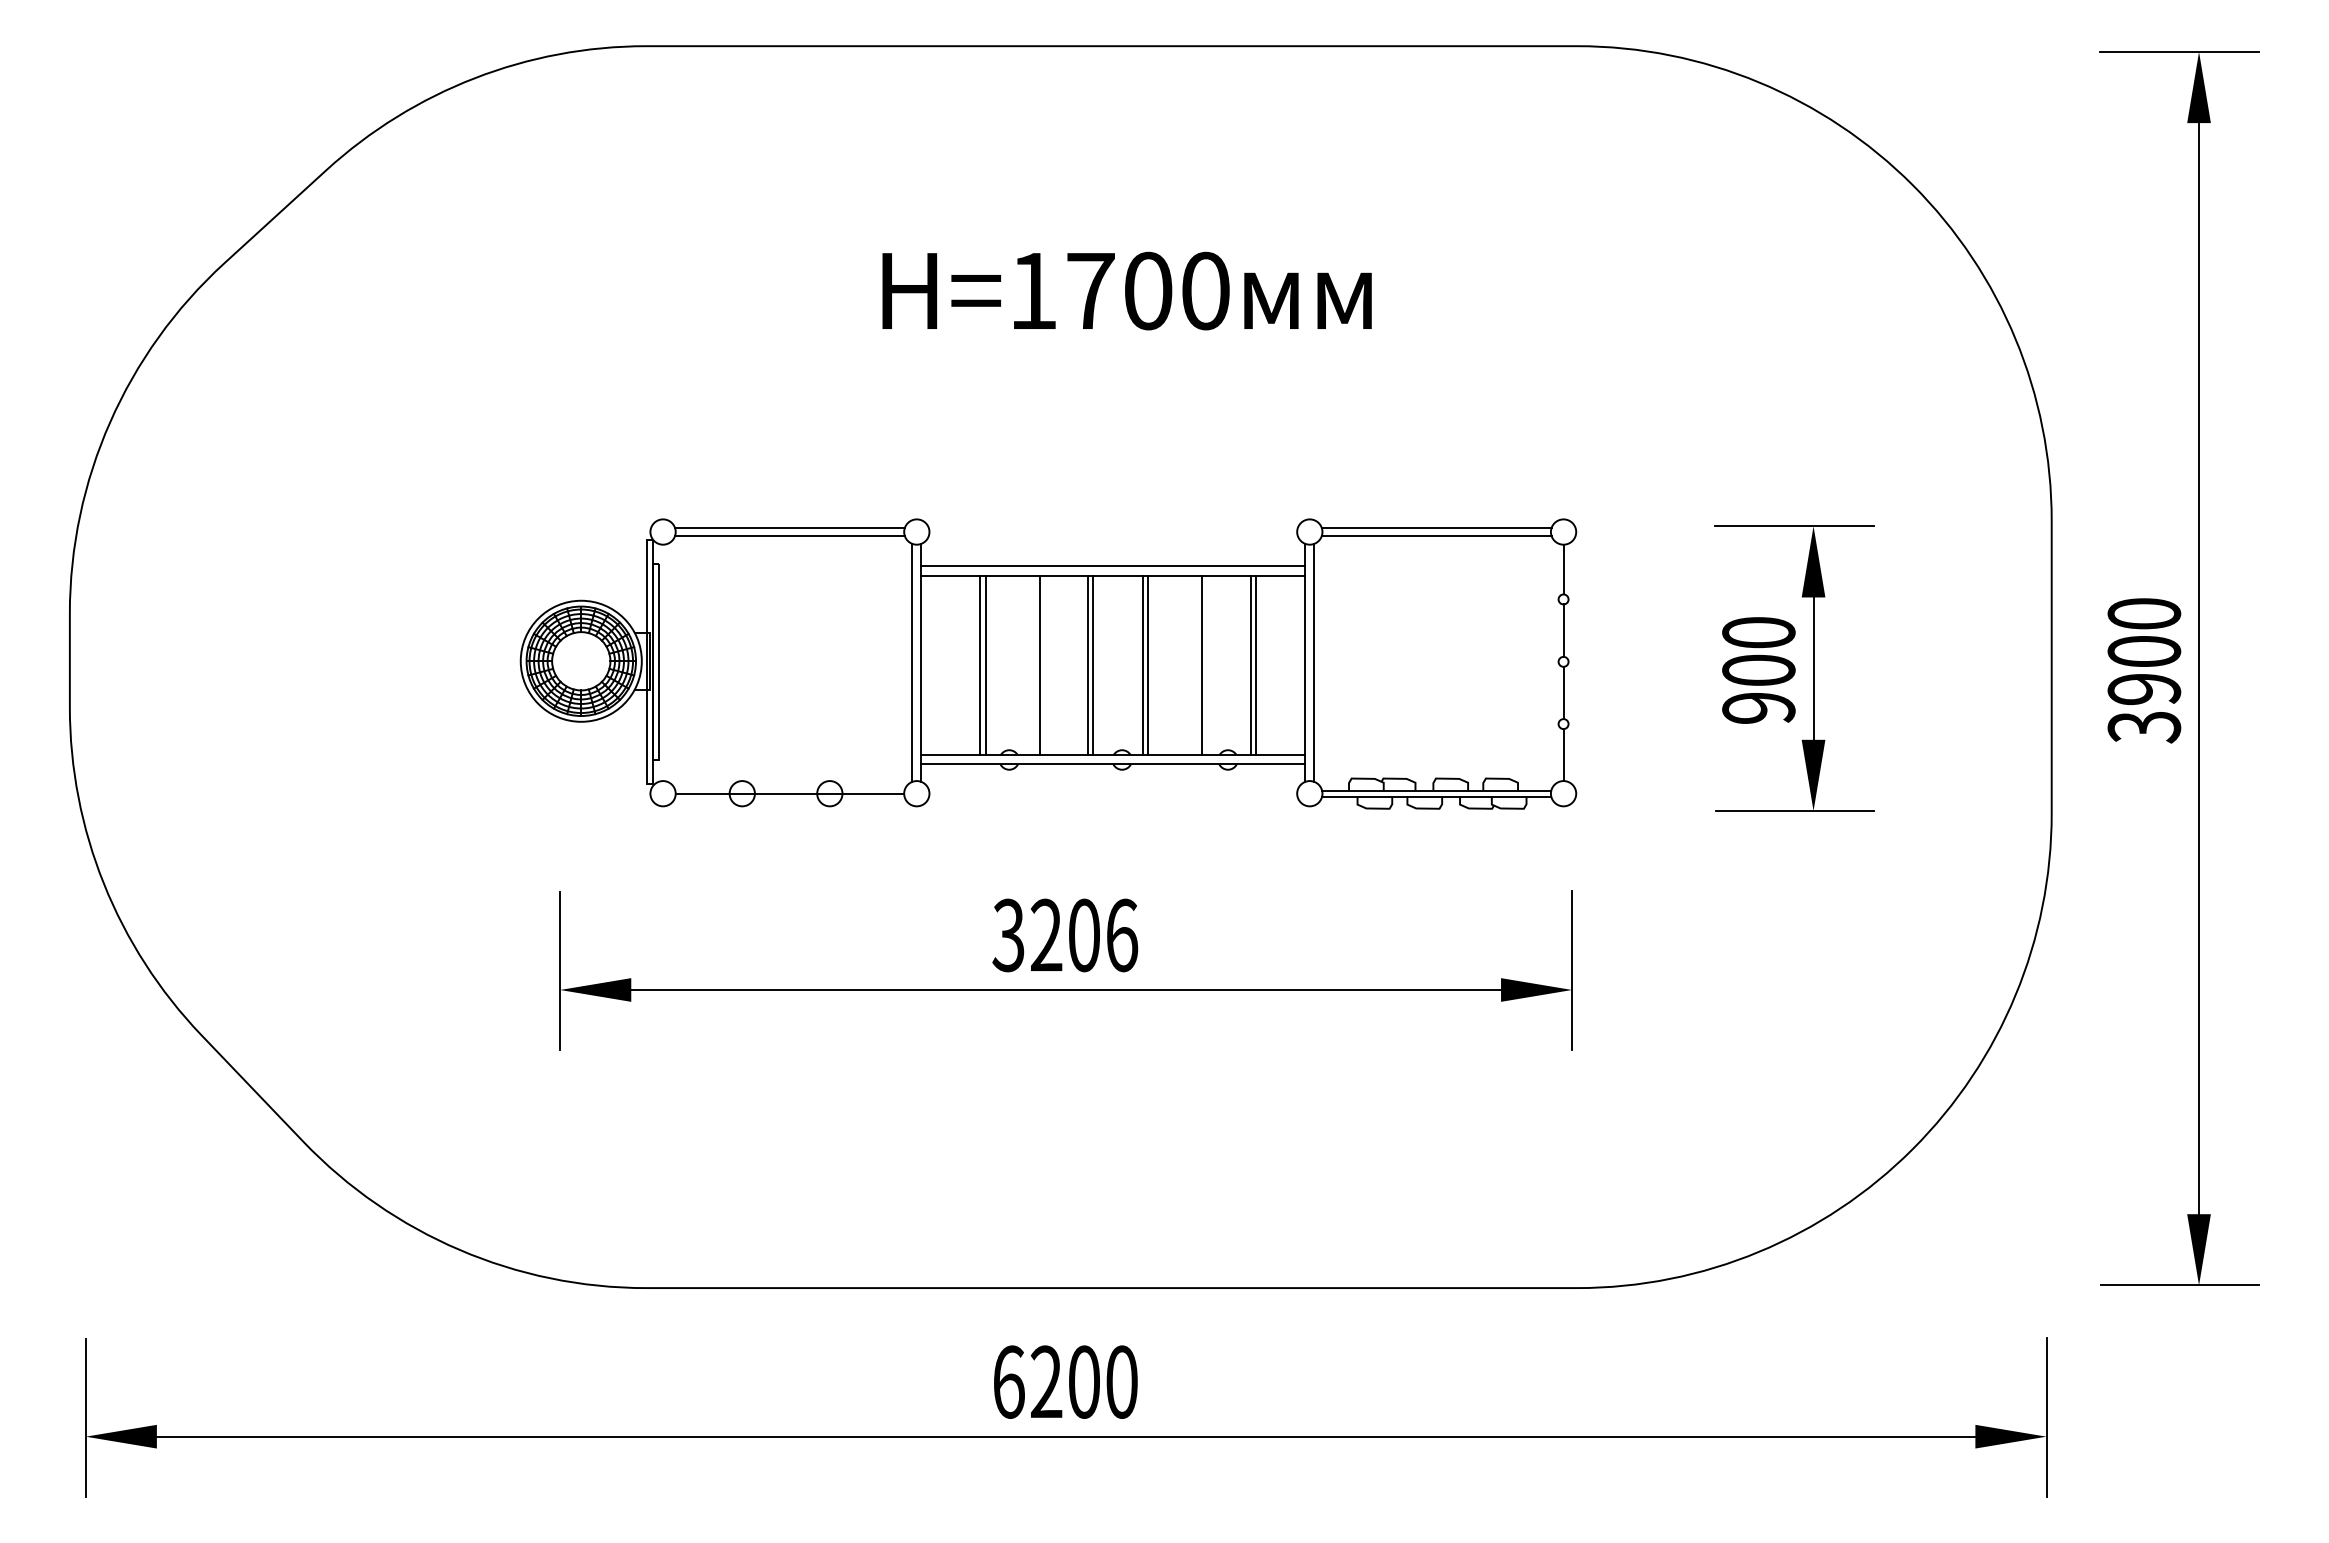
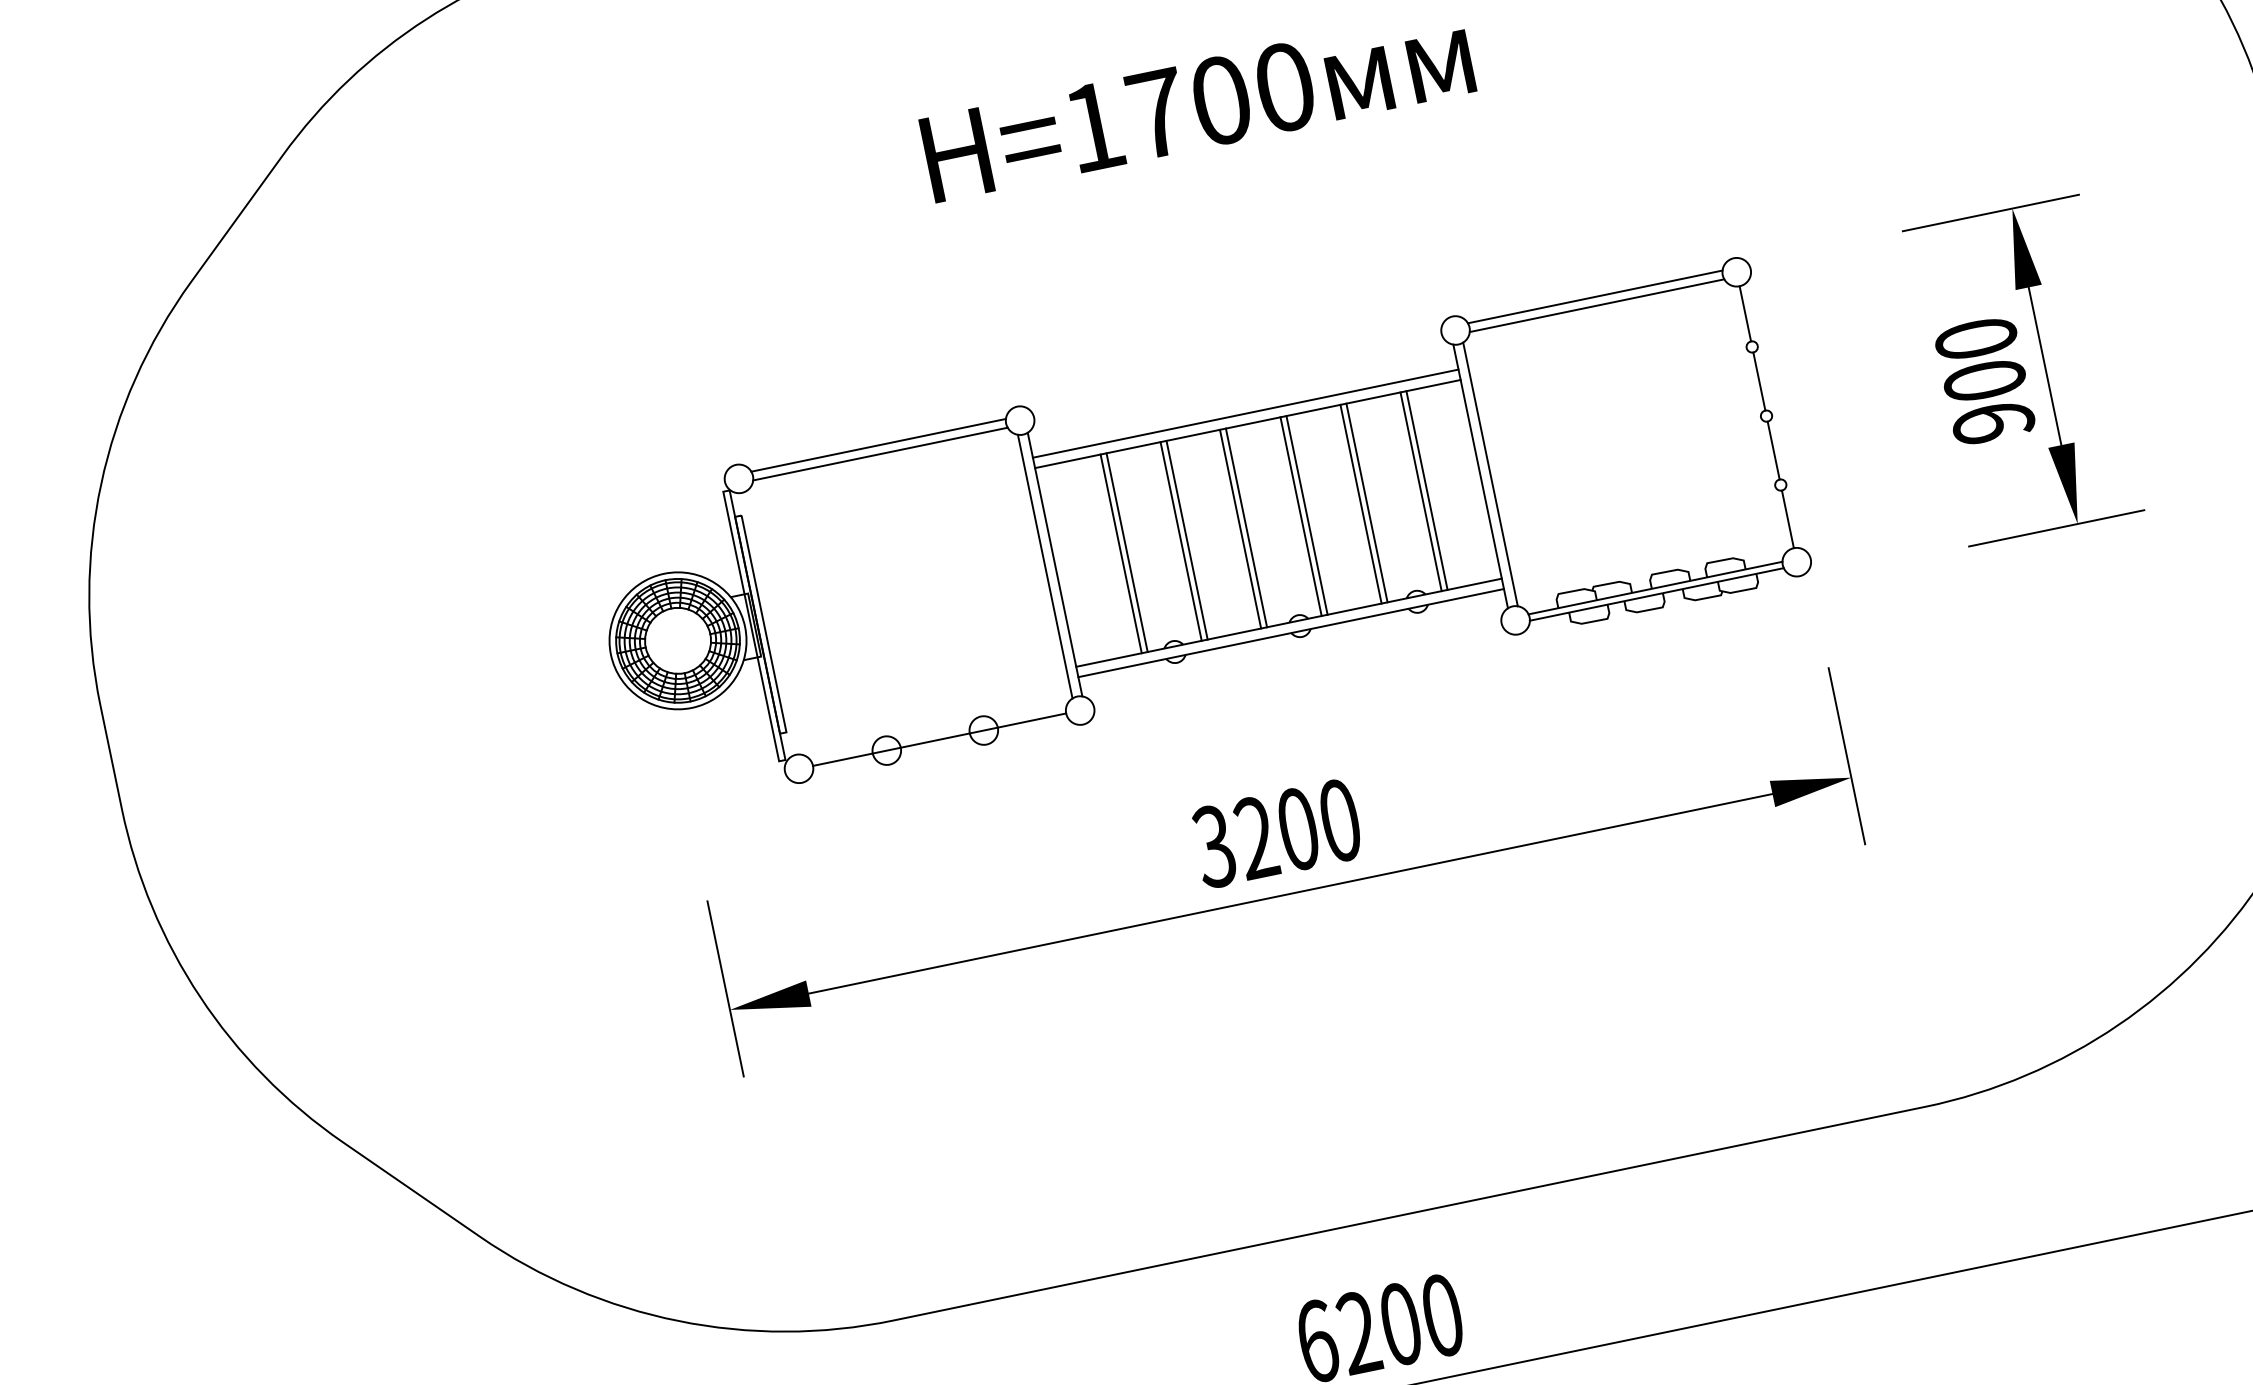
line: (1034, 665) -> (1181, 541), added
line: (1196, 665) -> (1360, 504), added
text: (1122, 935) -> (1340, 820), 3206 -> 3200

